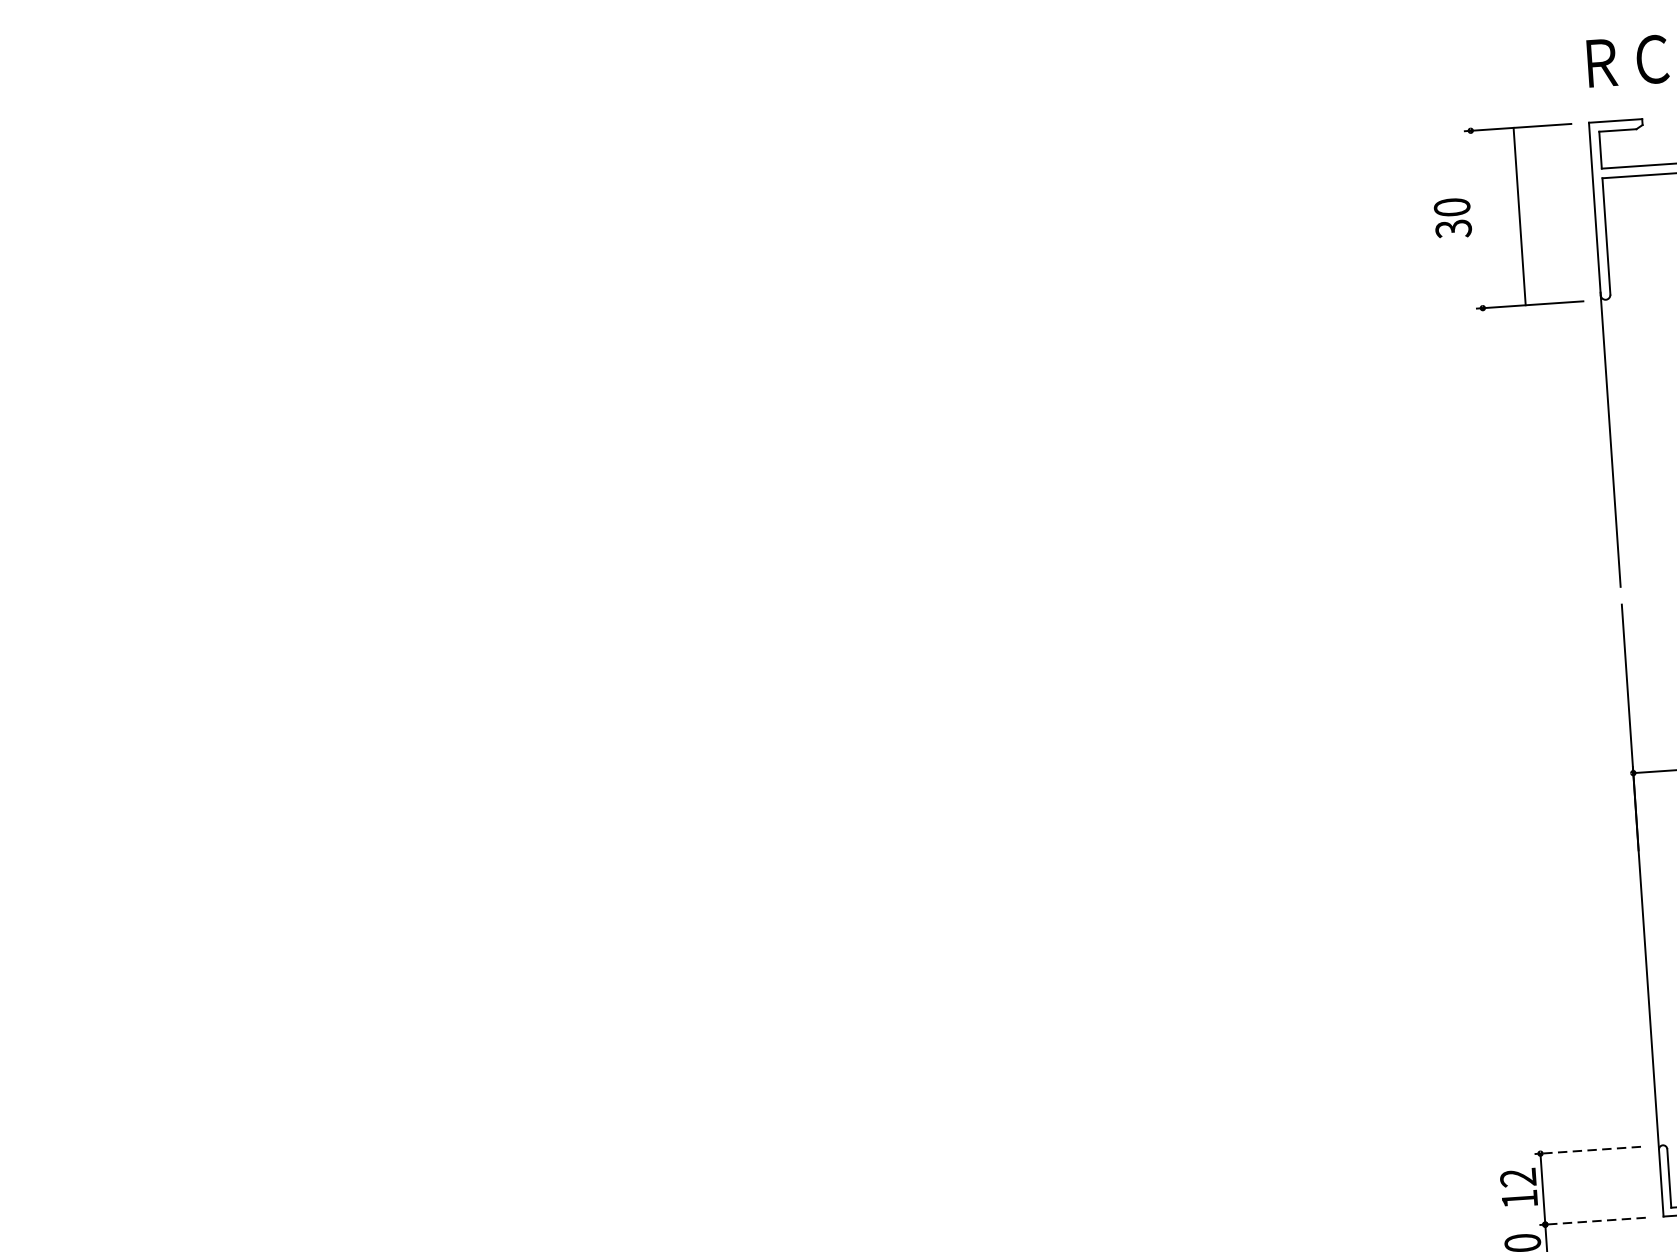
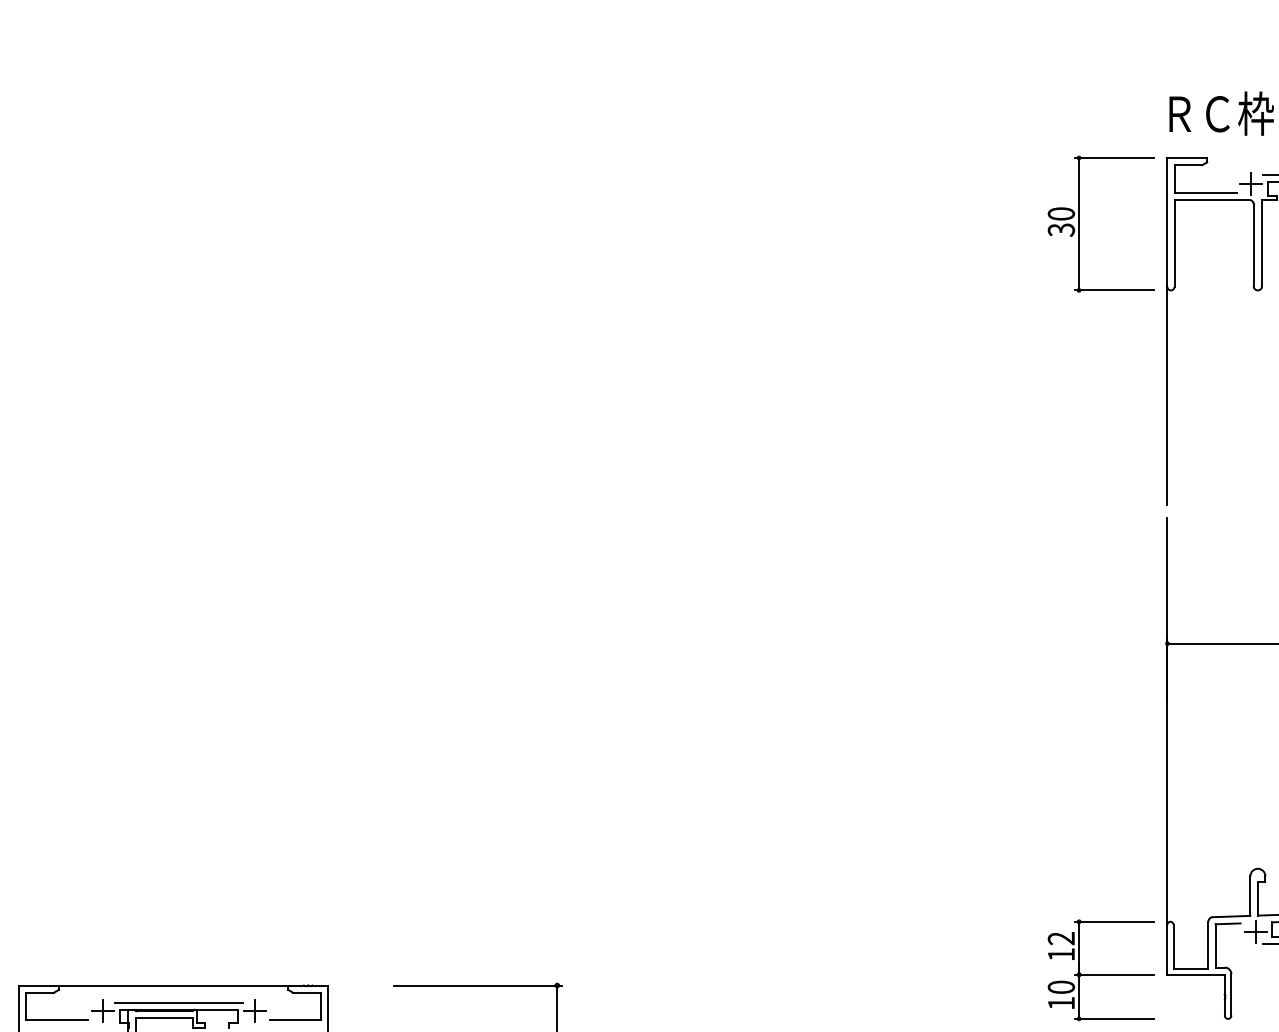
line: (1520, 215) -> (1079, 223), moved
line: (1587, 1150) -> (1114, 921), dashed -> solid
line: (1592, 1221) -> (1114, 974), dashed -> solid

